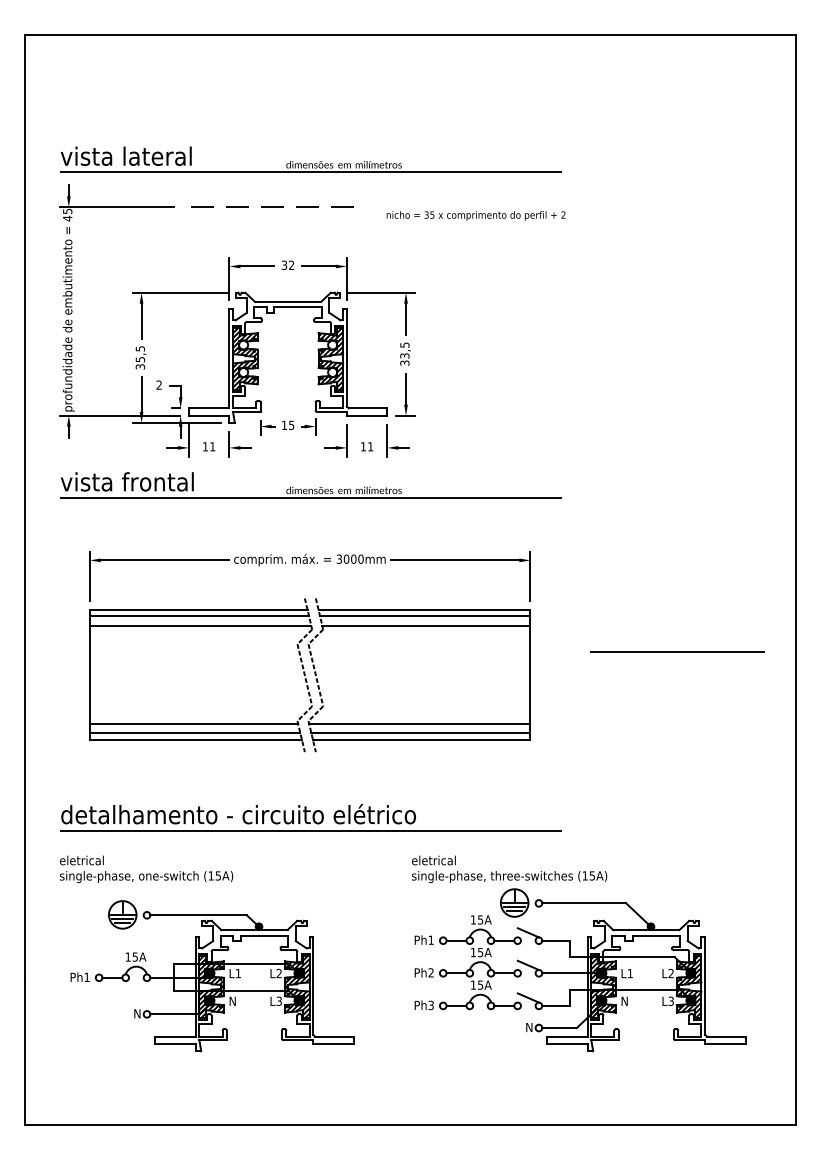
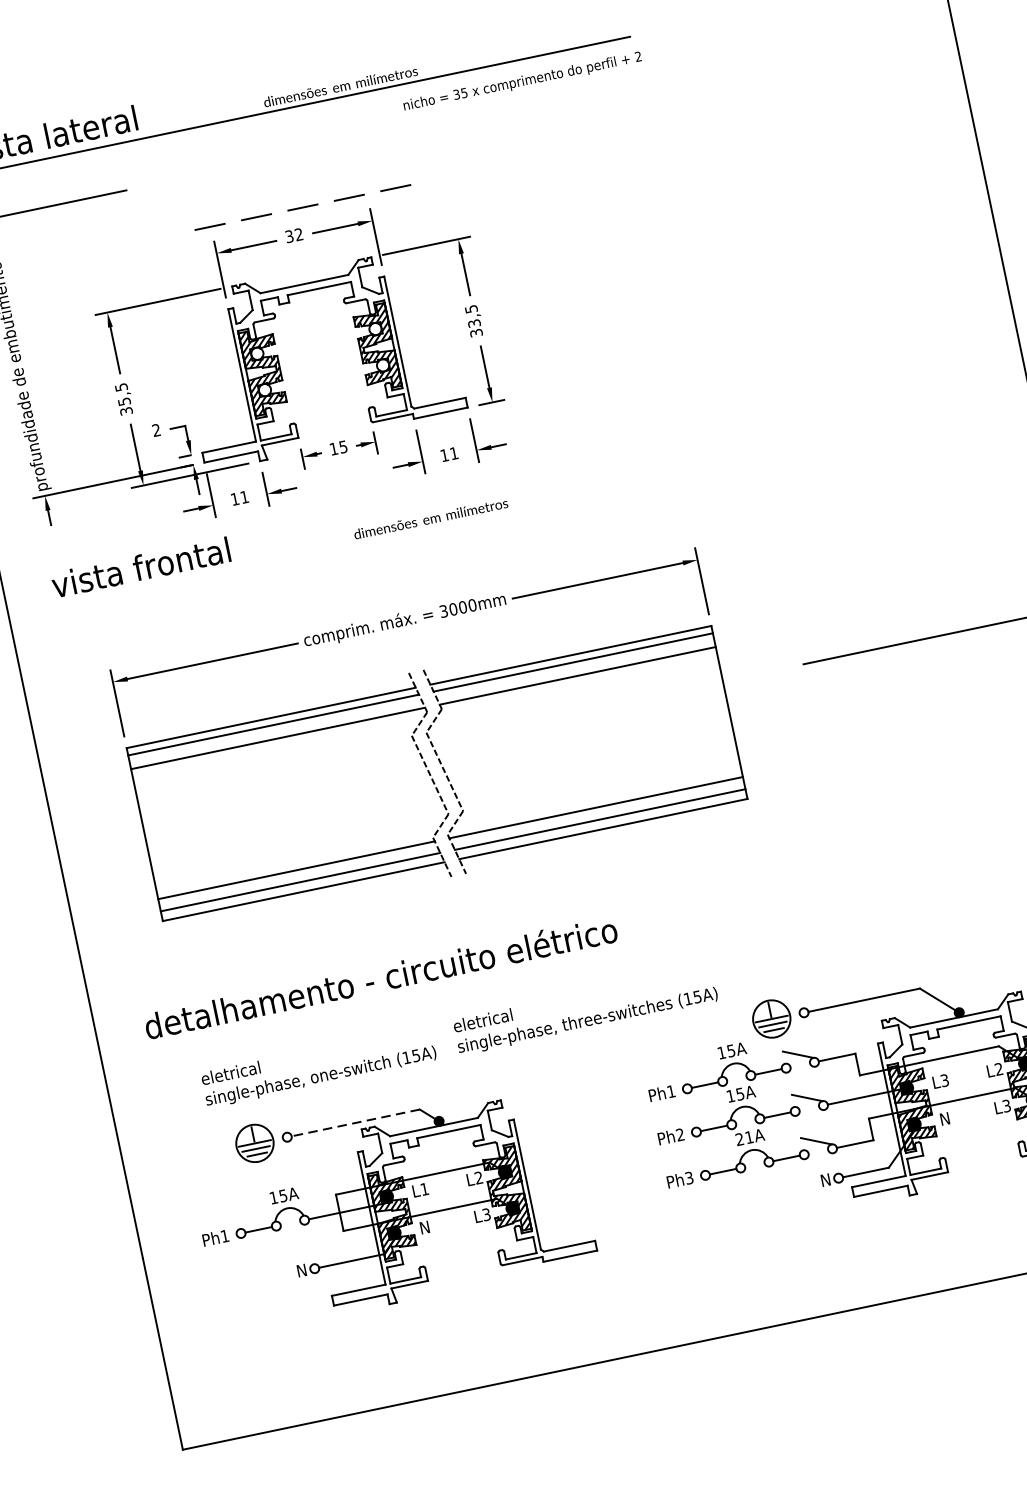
line: (272, 206) -> (302, 206), moved
text: (475, 215) -> (521, 81), moved
line: (310, 498) -> (388, 538), removed
line: (310, 830) -> (480, 979), removed
text: (146, 869) -> (319, 1067), moved
text: (509, 869) -> (585, 1011), moved
line: (198, 915) -> (355, 1123), solid -> dashed
text: (629, 973) -> (943, 1080), L1 -> L3
text: (476, 984) -> (743, 1137), 15A -> 21A

